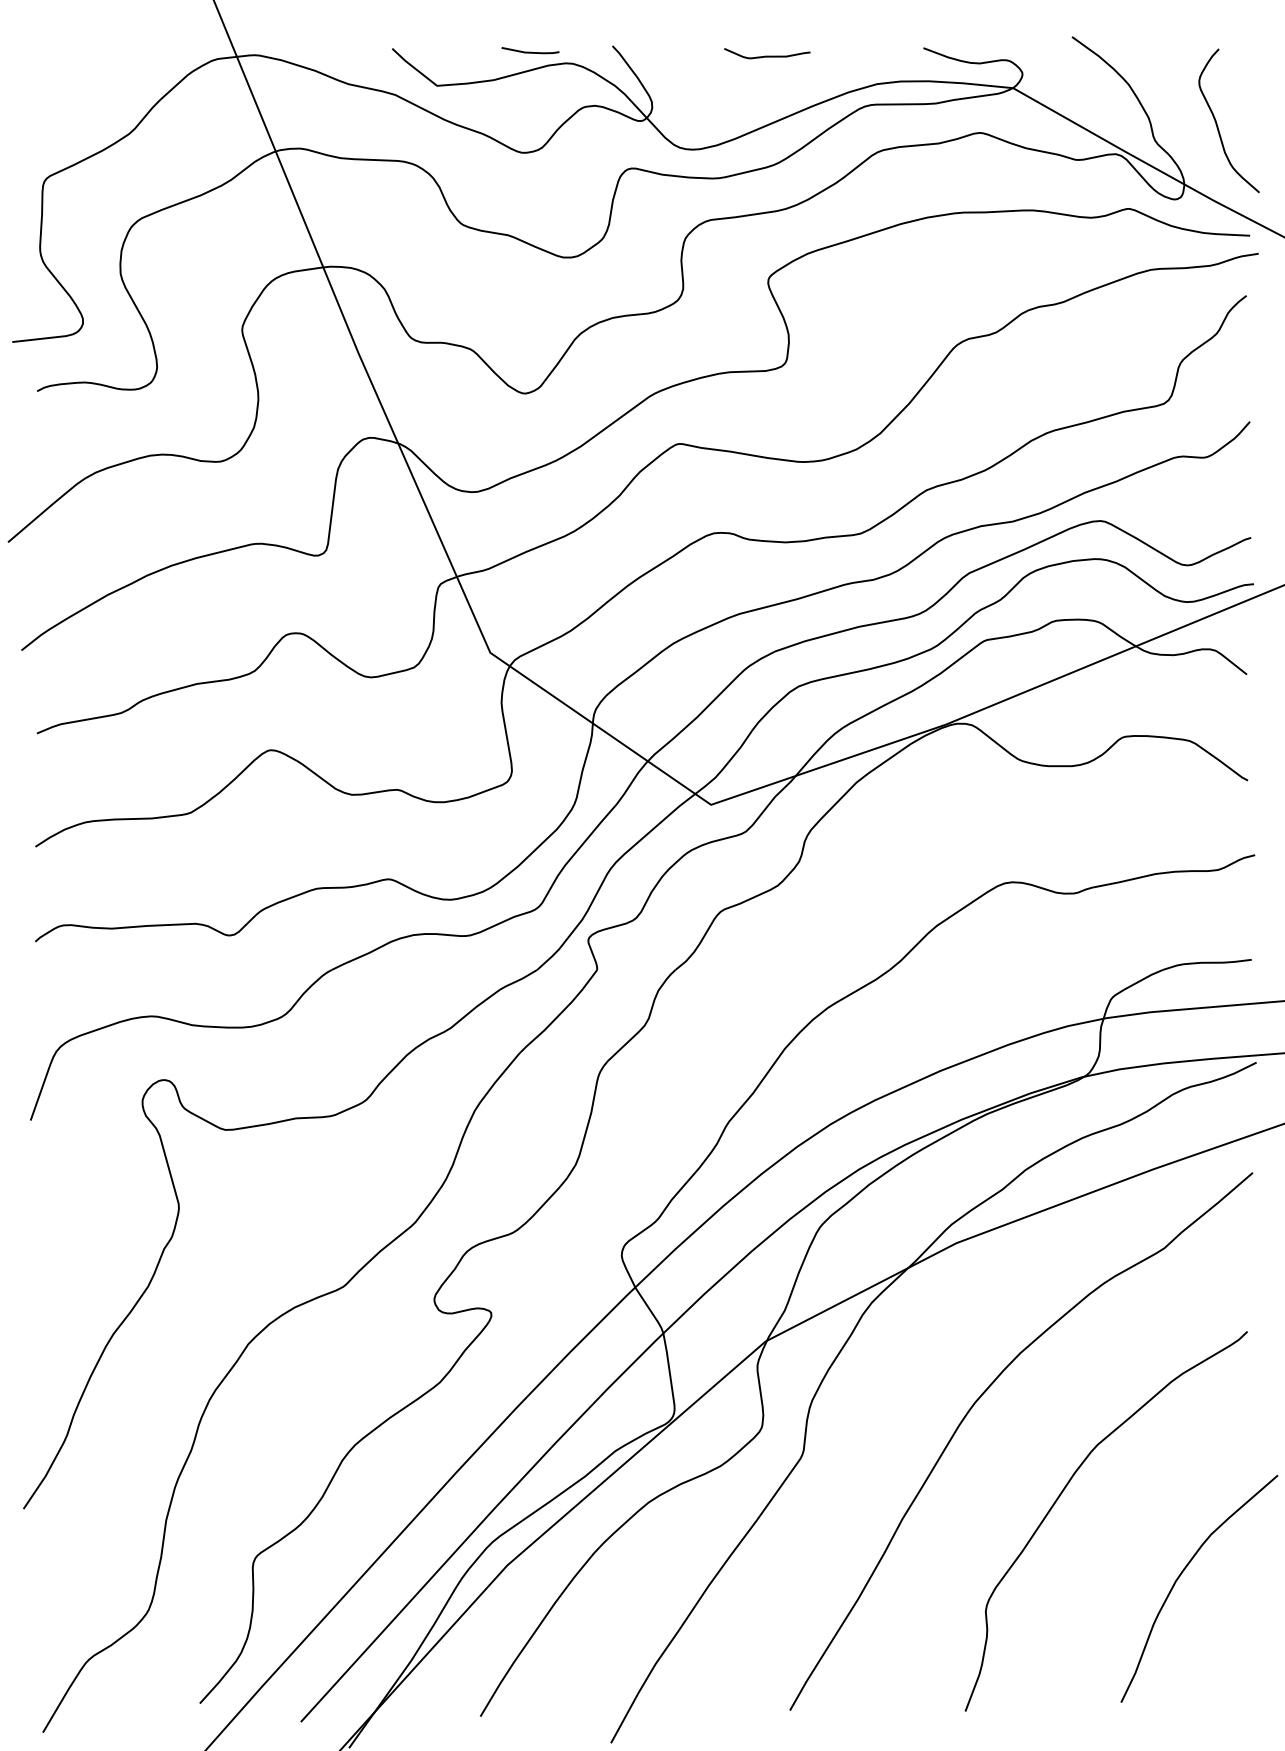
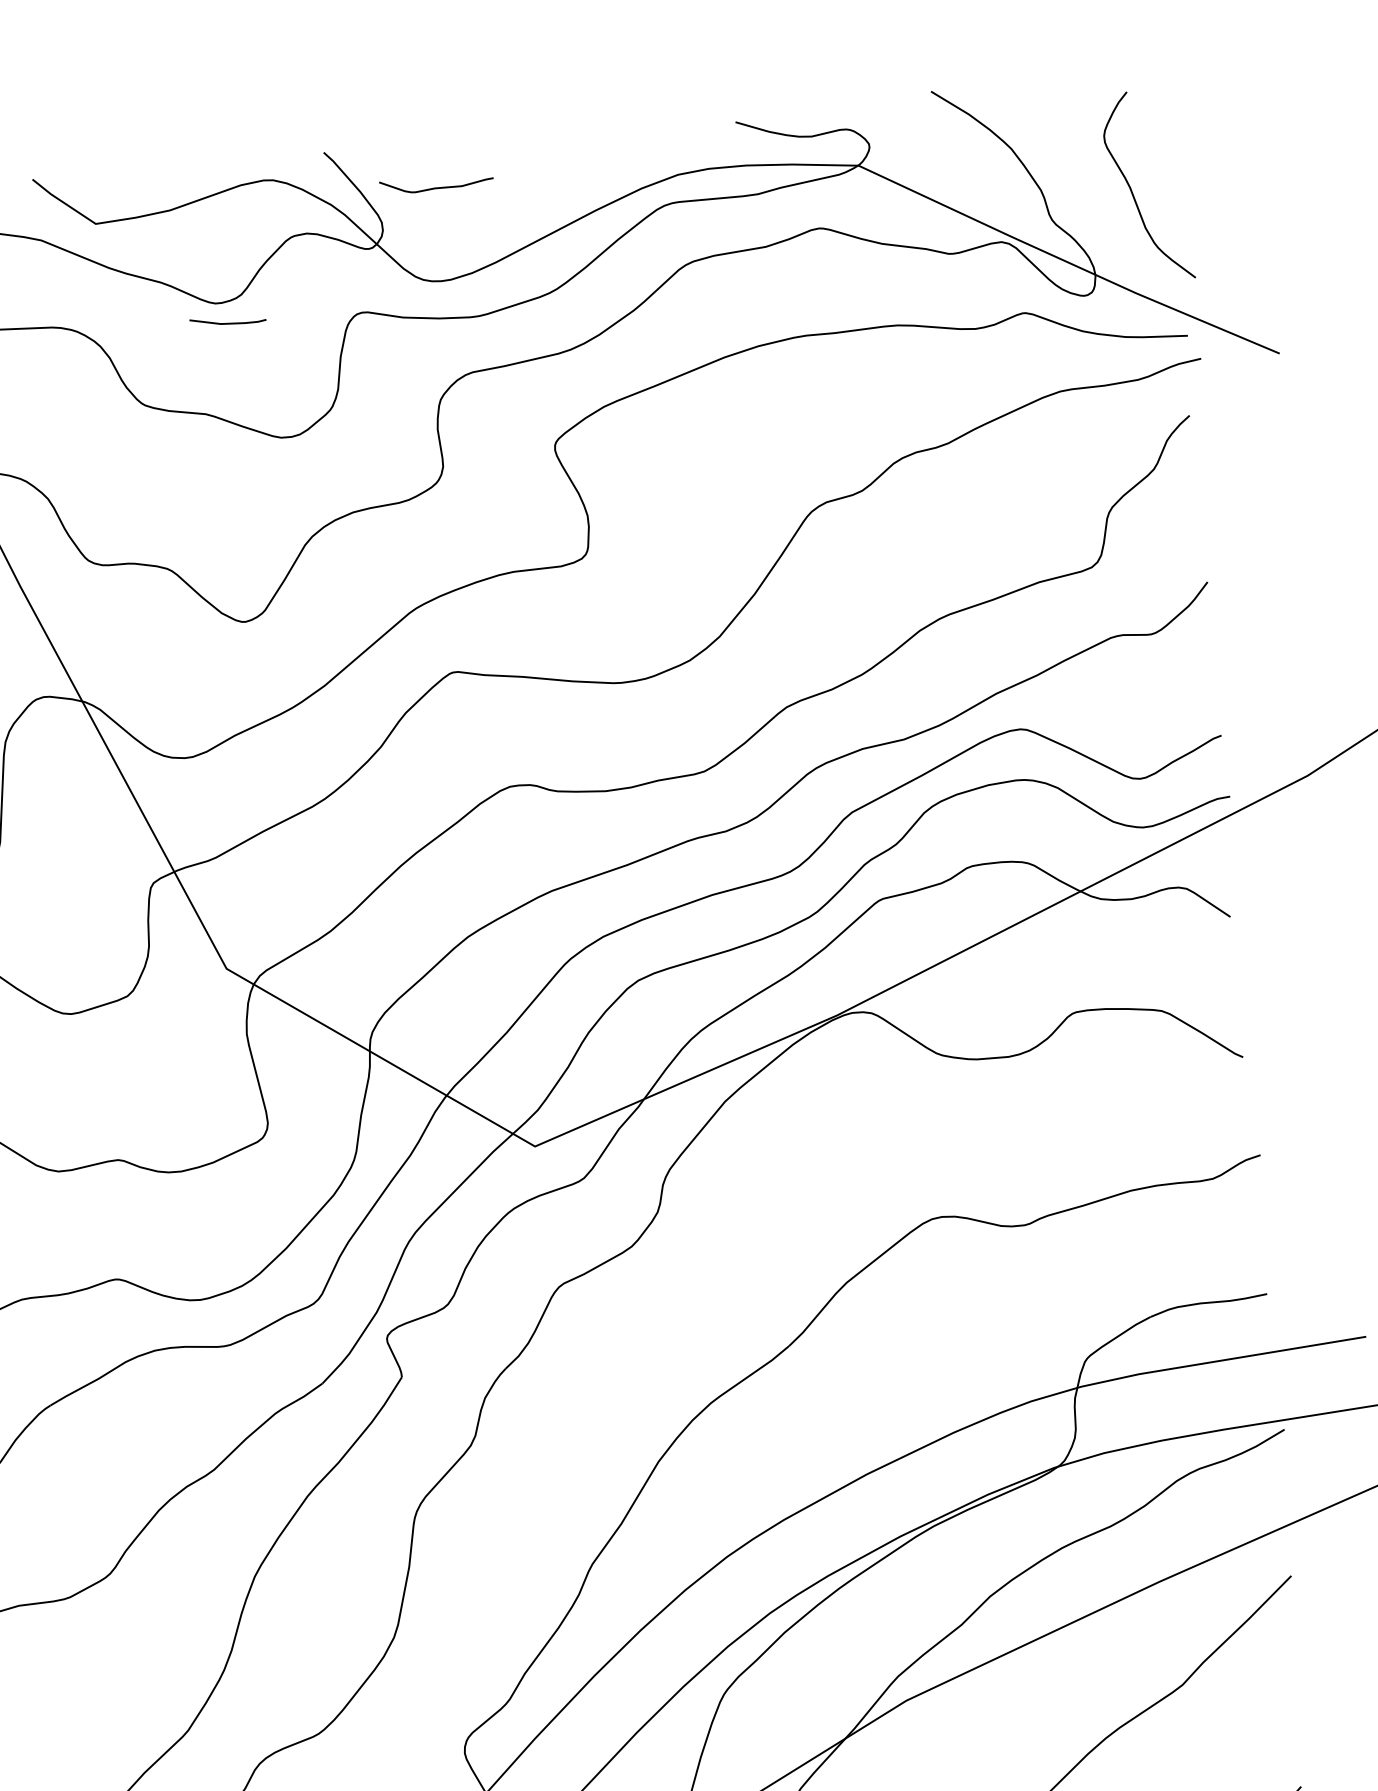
line: (530, 51) -> (228, 322), moved
curve: (767, 55) -> (437, 186), moved

